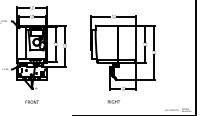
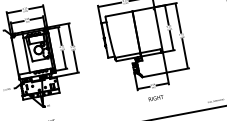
text: (113, 101) -> (155, 97), moved

